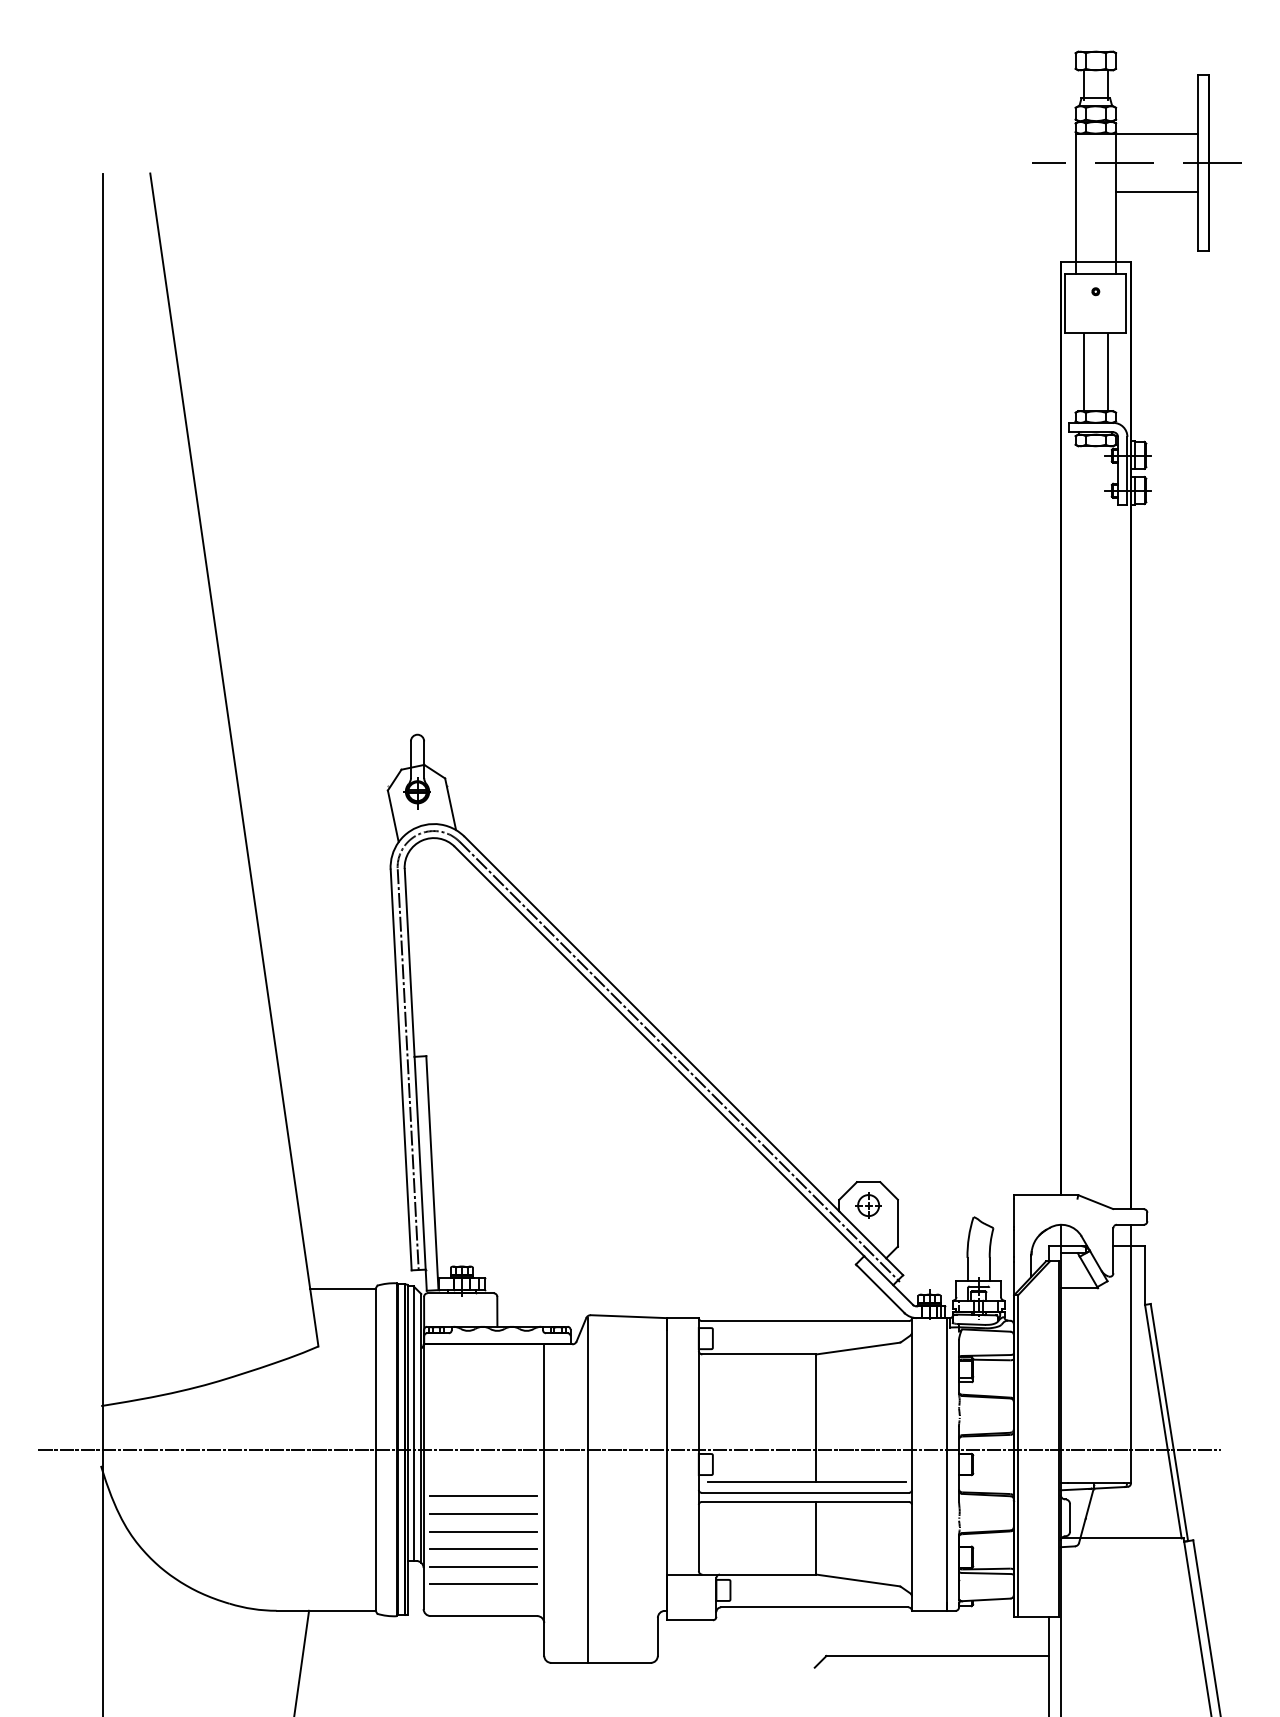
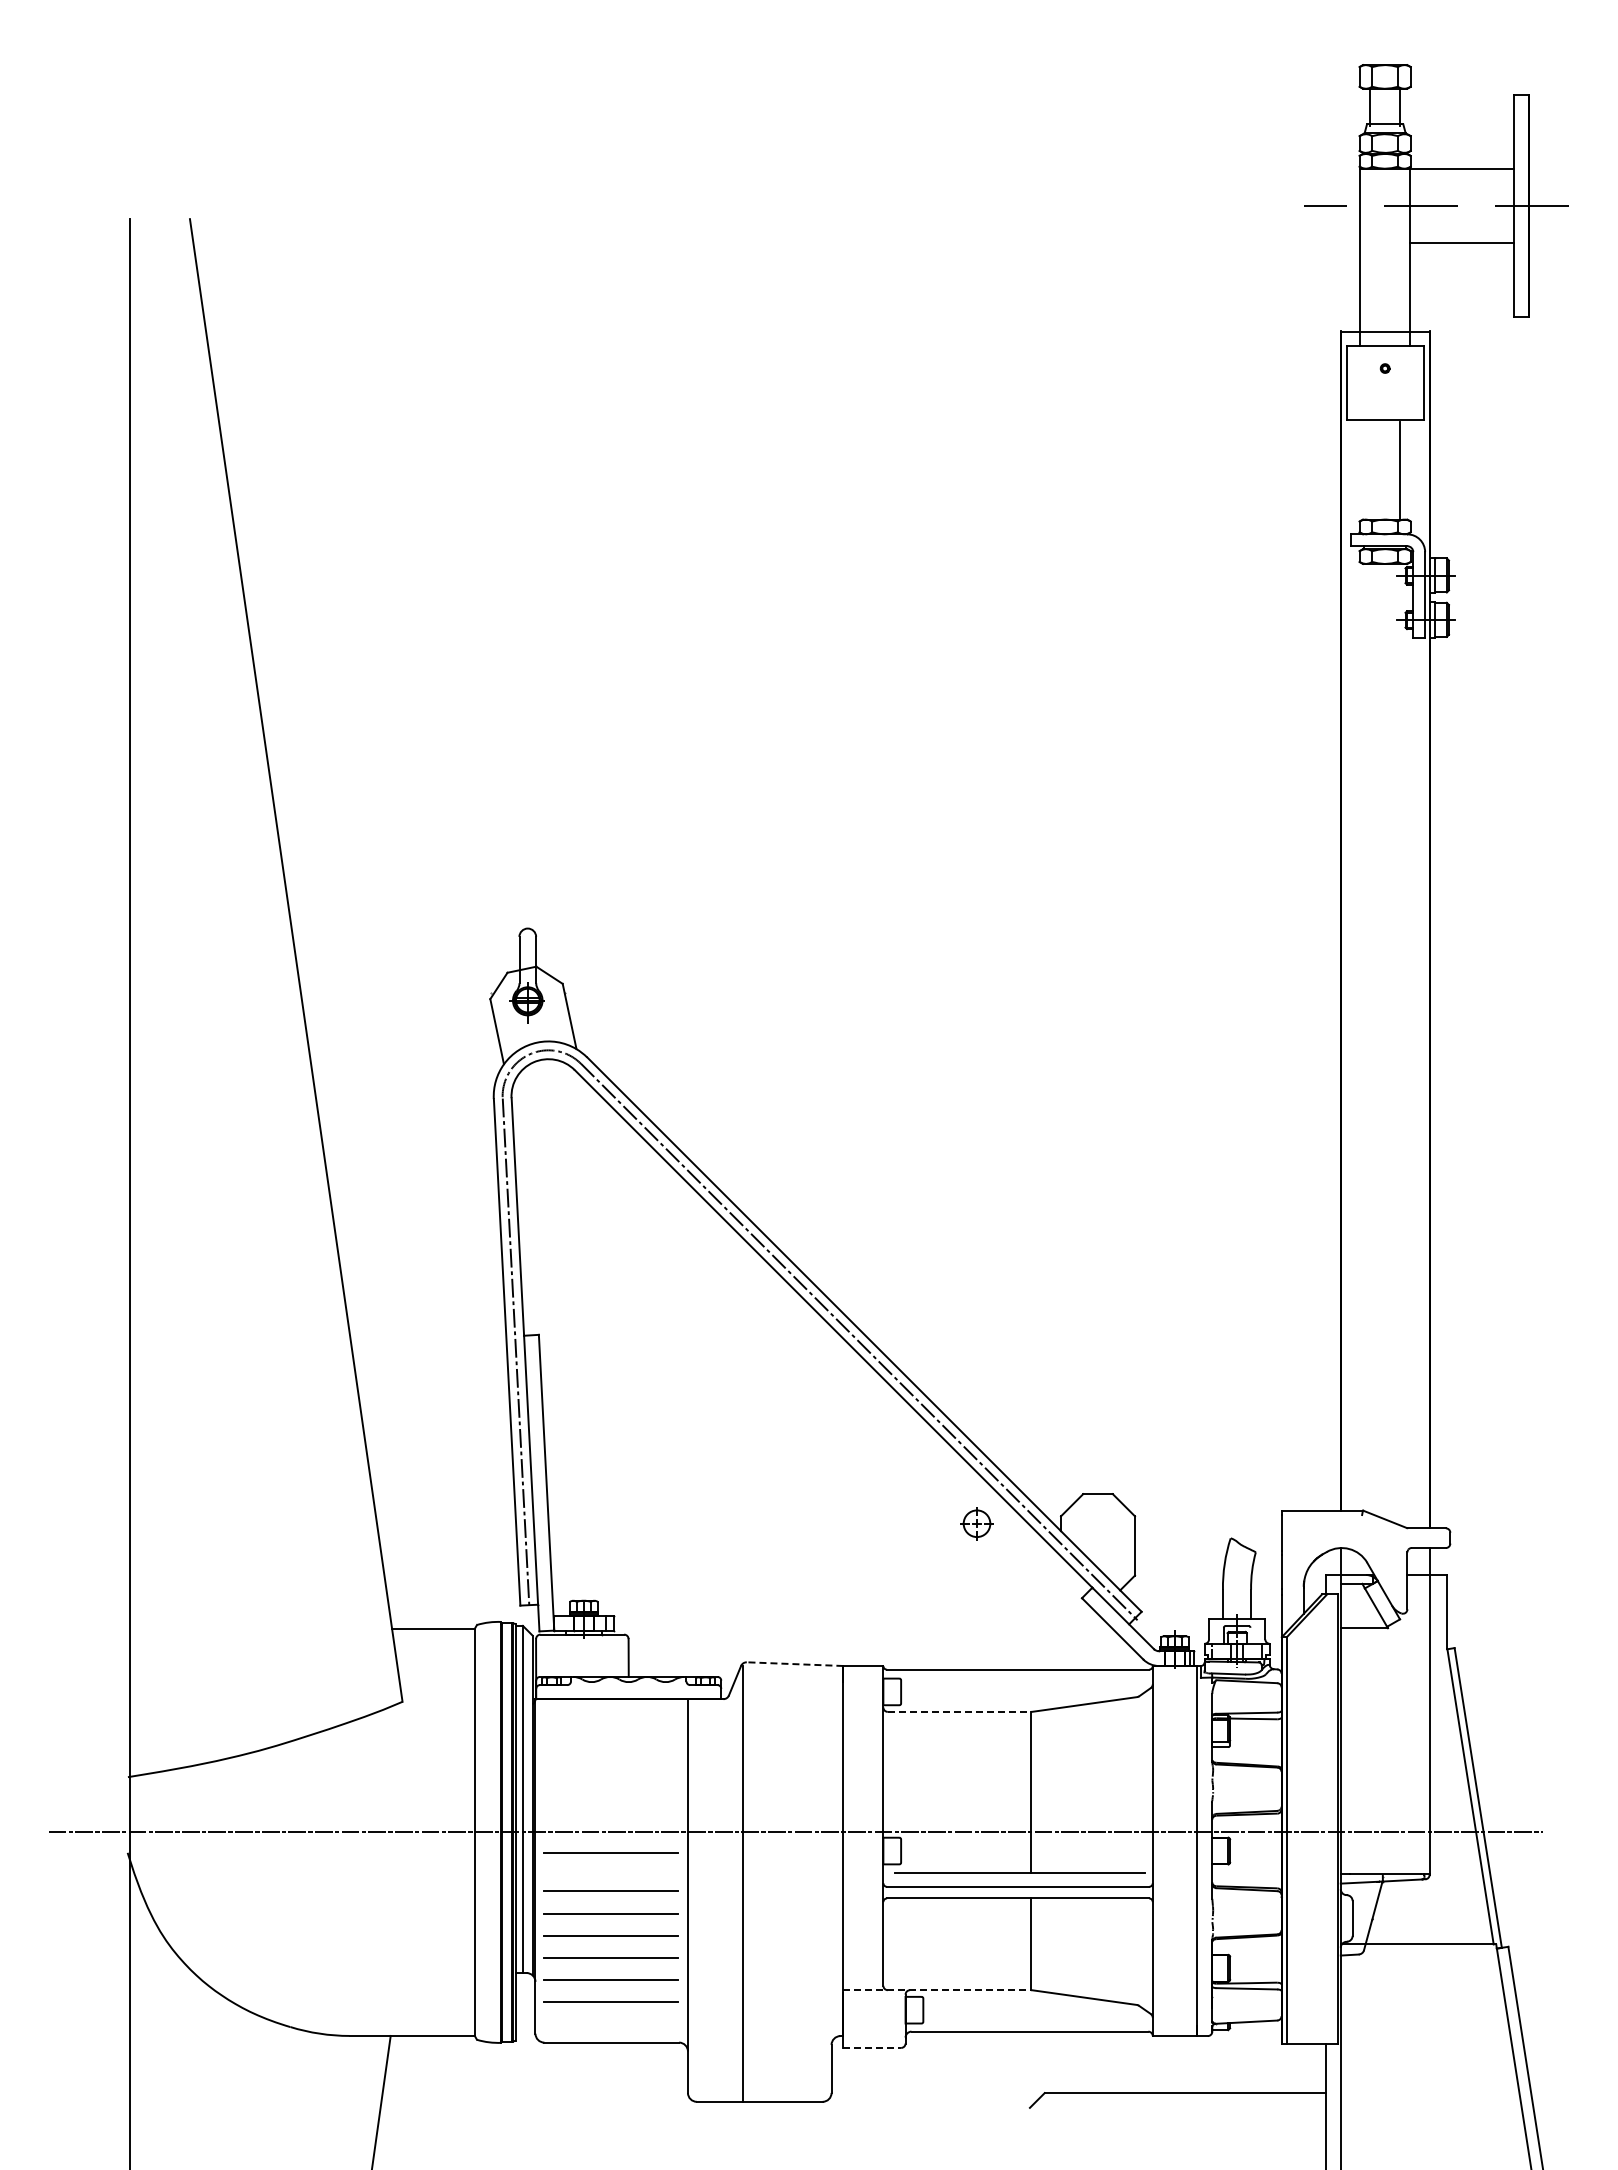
line: (1084, 372) -> (1370, 470), removed
part: (868, 1205) -> (976, 1523), moved
line: (628, 1316) -> (794, 1664), solid -> dashed
line: (759, 1354) -> (959, 1711), solid -> dashed
line: (482, 1465) -> (610, 1852), added
line: (741, 1574) -> (937, 1990), solid -> dashed
line: (690, 1619) -> (872, 2047), solid -> dashed

